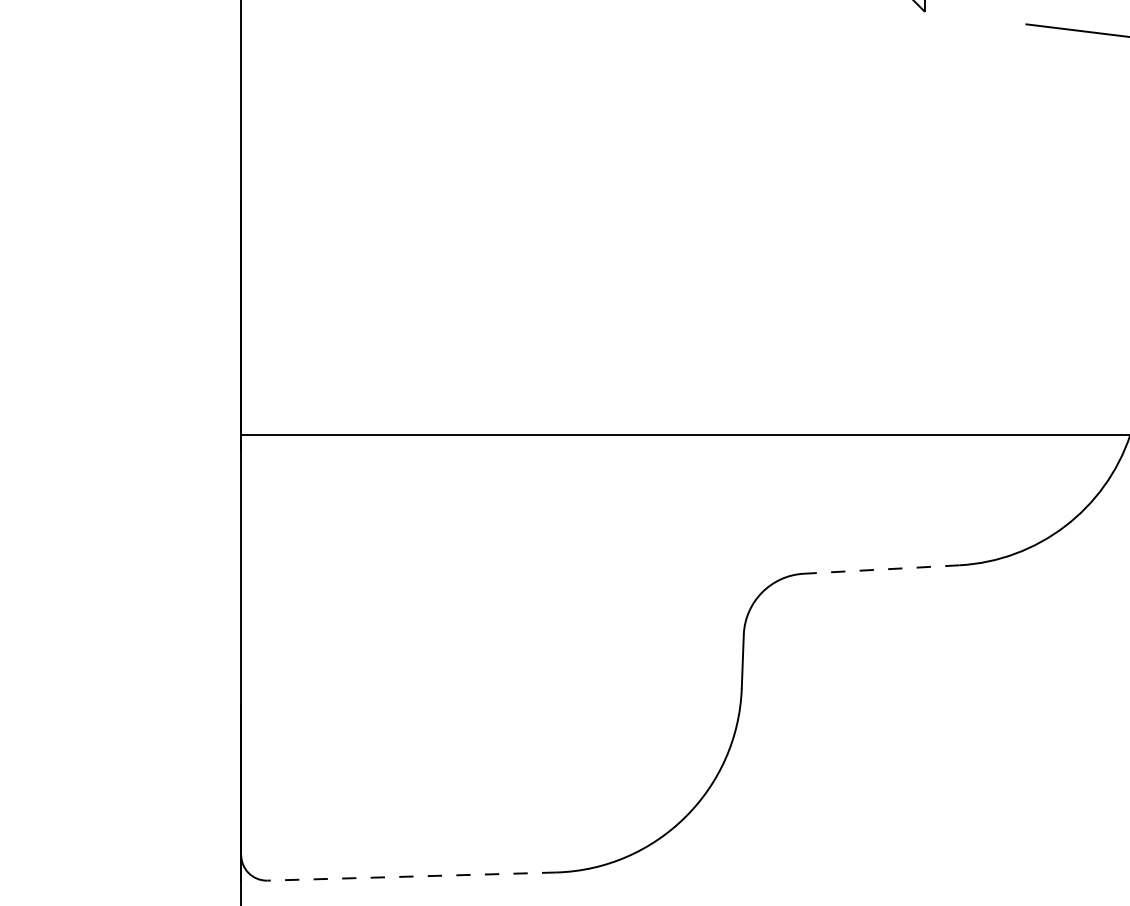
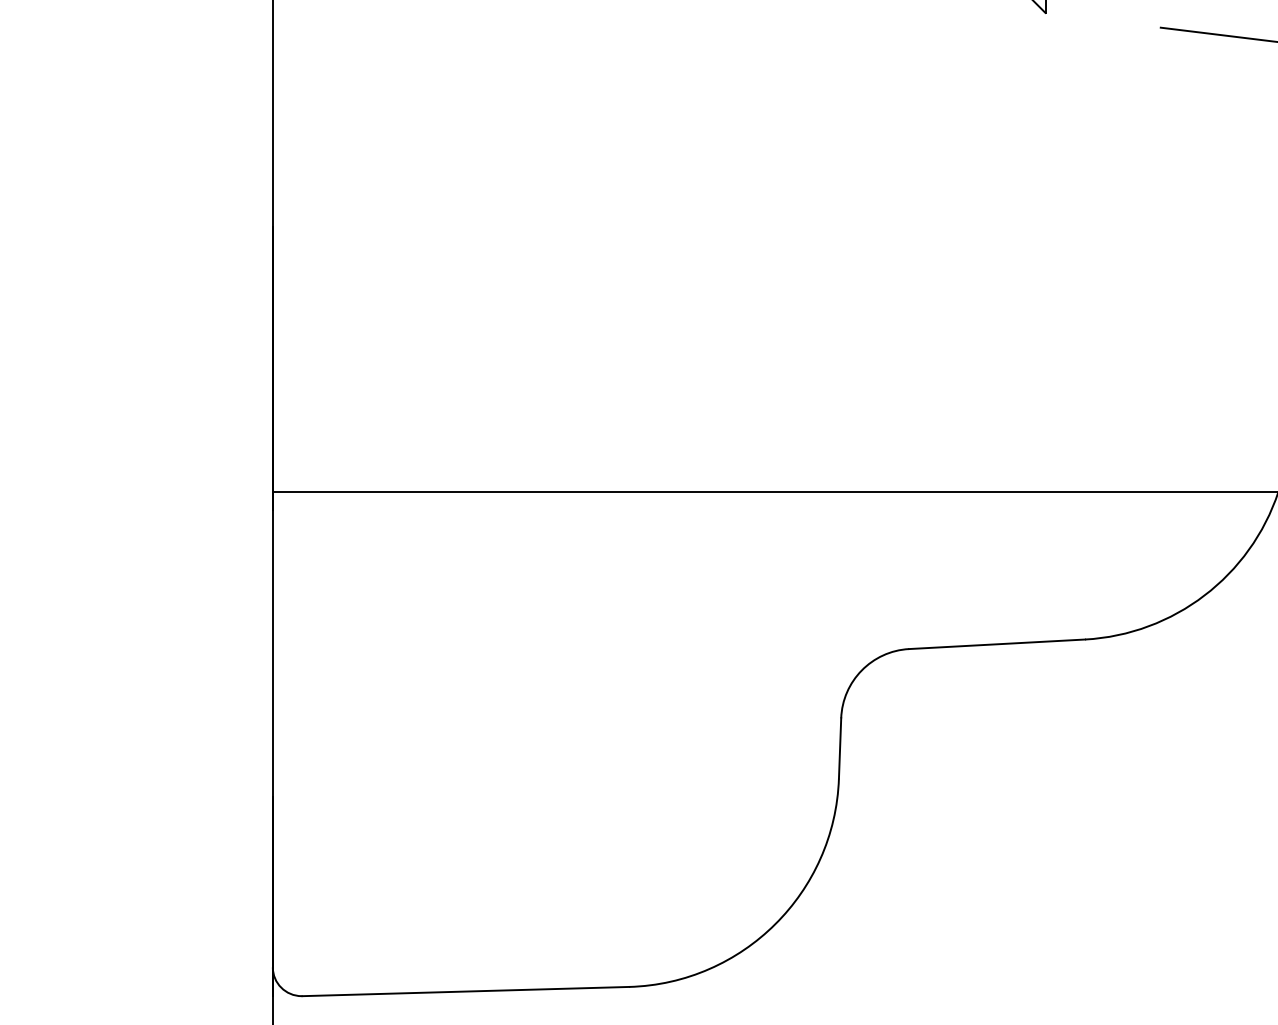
line: (881, 569) -> (996, 644), dashed -> solid
line: (411, 876) -> (465, 991), dashed -> solid

